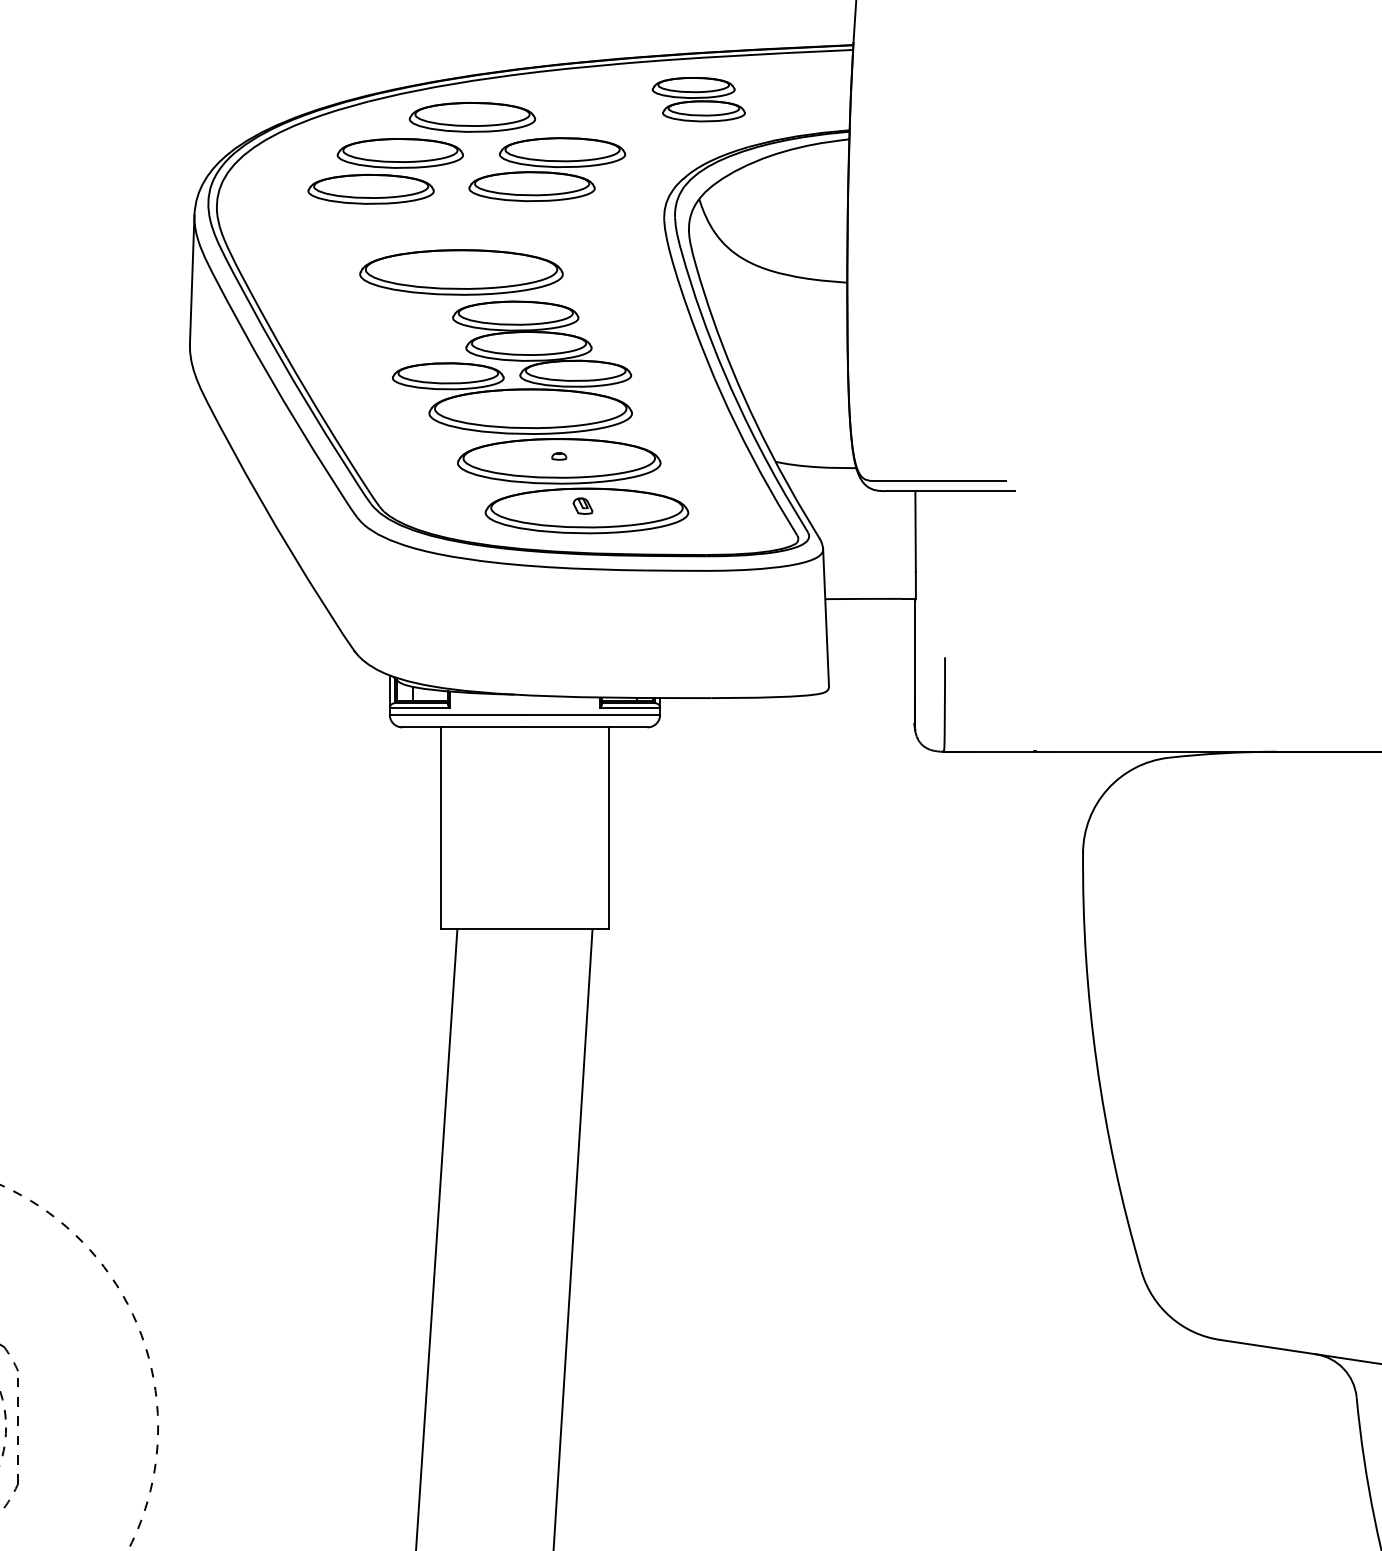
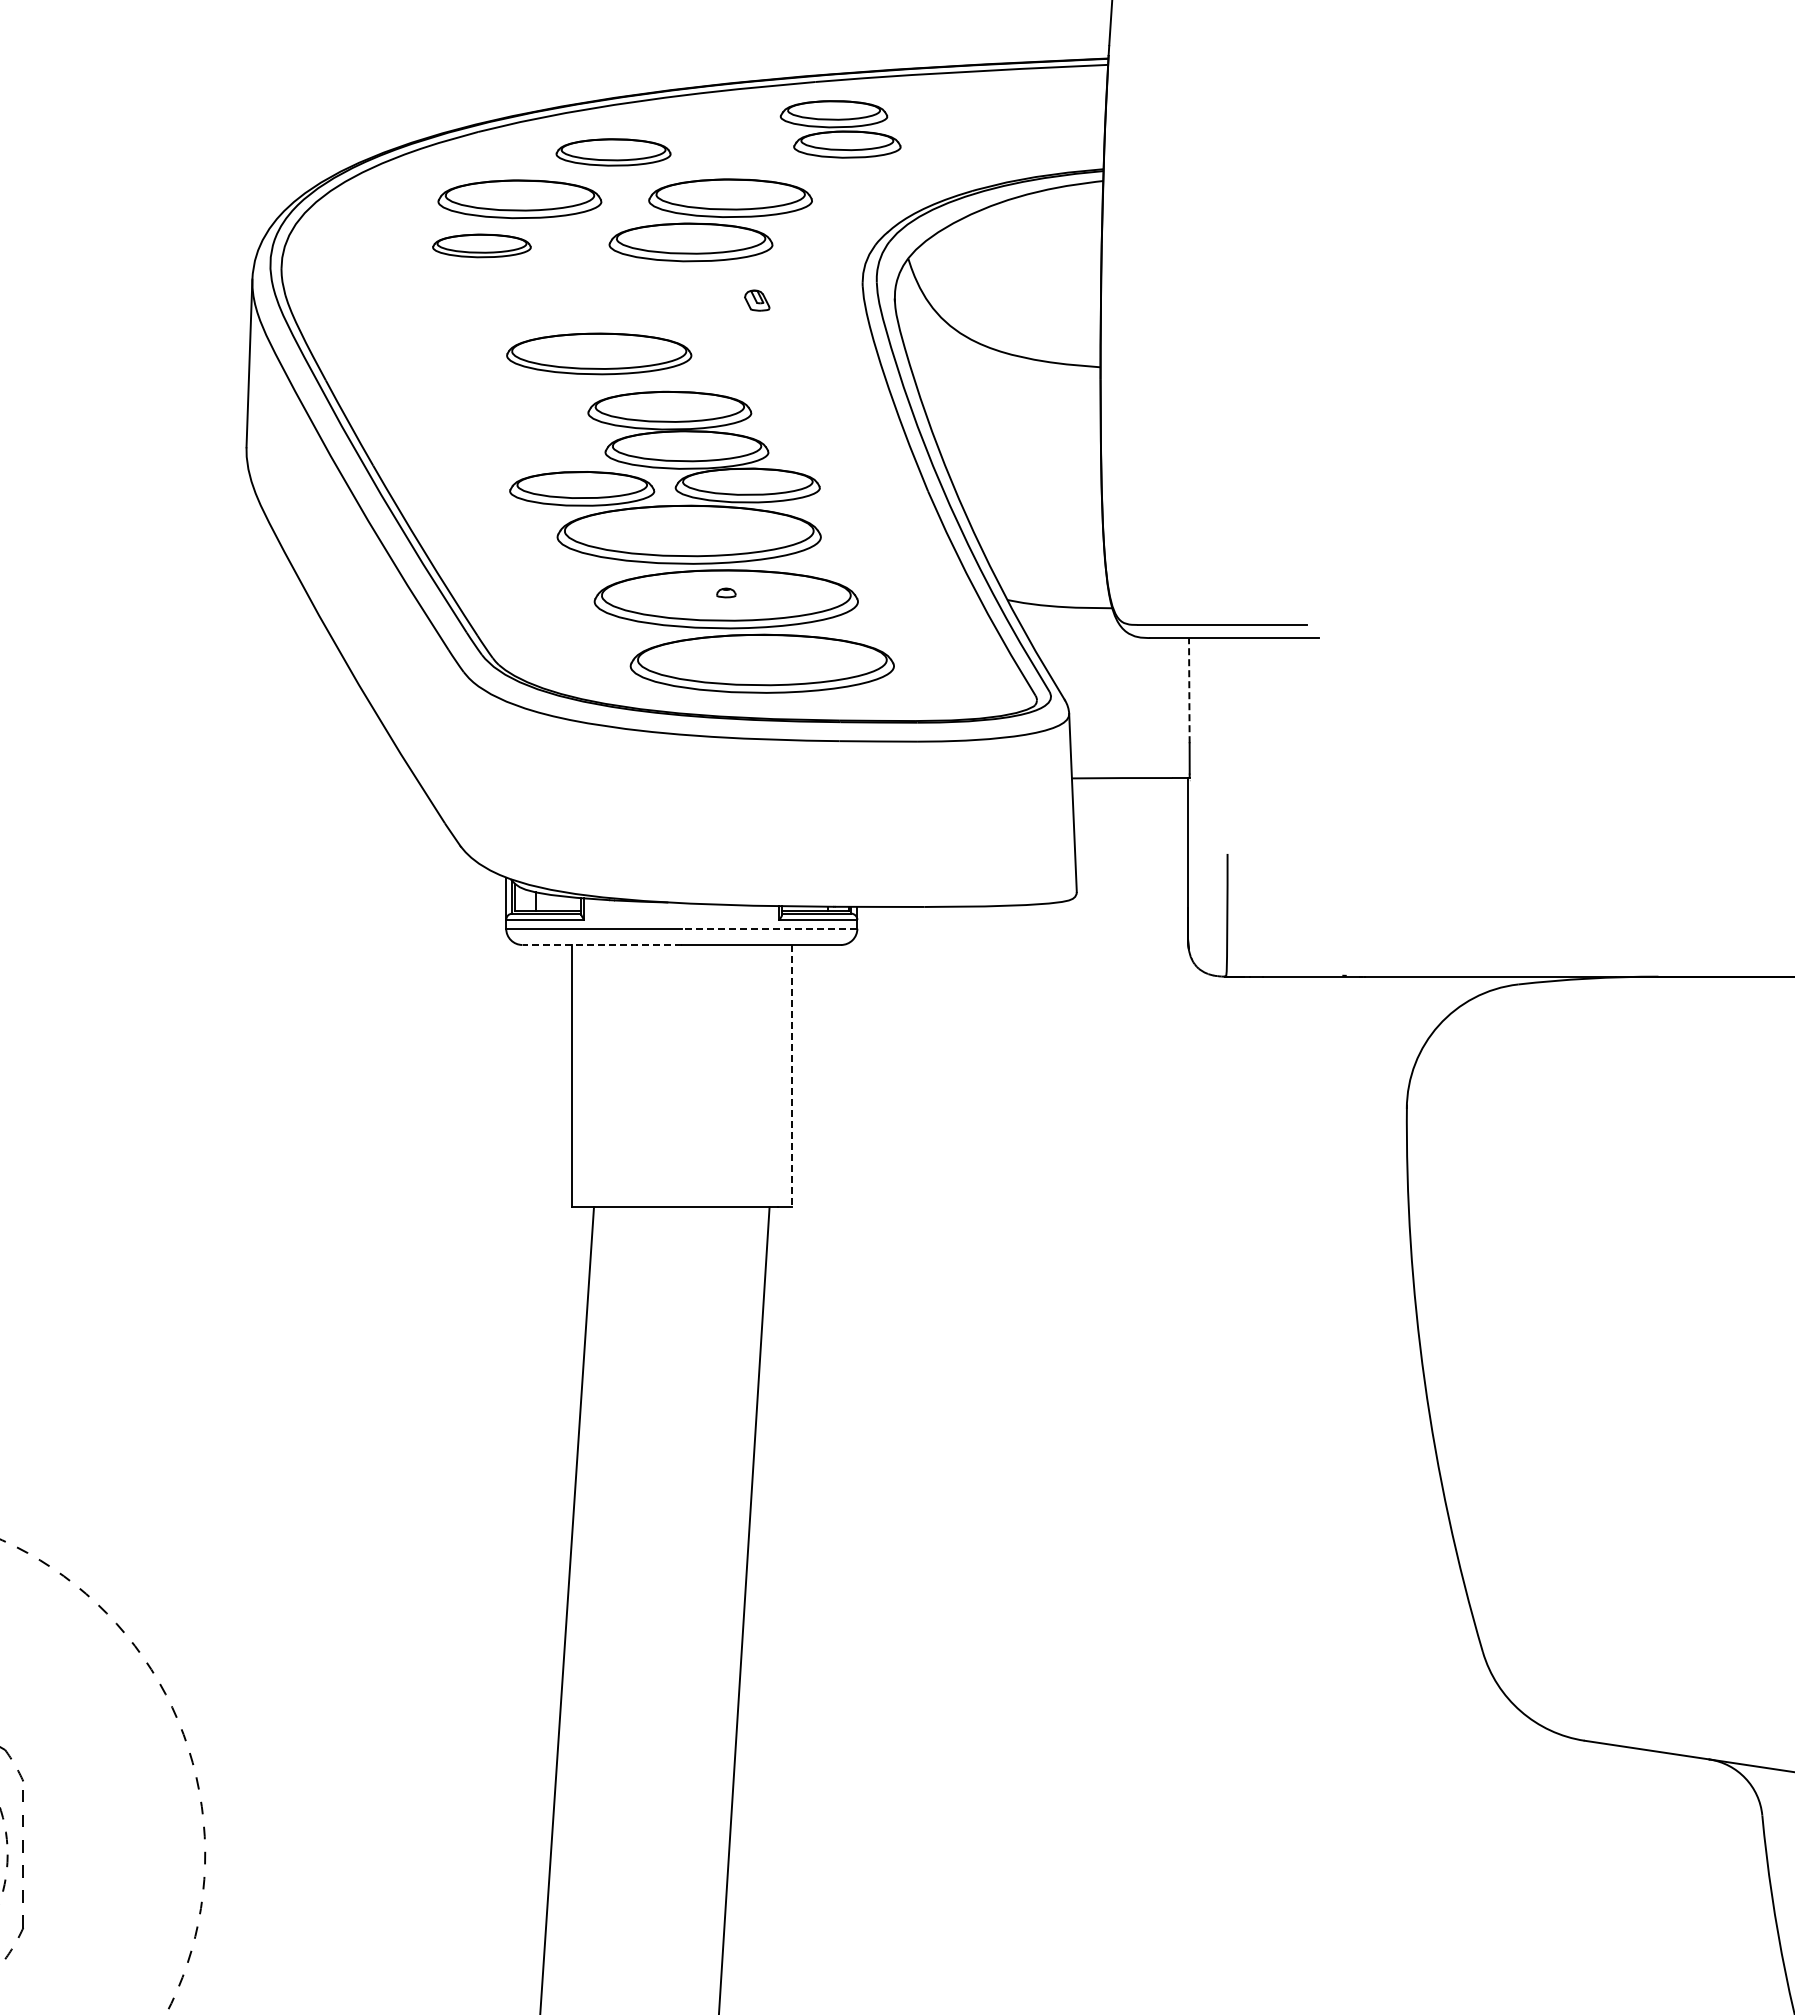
part: (698, 99) -> (840, 129), moved
part: (472, 117) -> (613, 152), size x0.7
part: (370, 188) -> (481, 245), size x0.6
part: (460, 272) -> (598, 353), size x0.7
part: (583, 506) -> (757, 300), moved
line: (915, 531) -> (1189, 690), solid -> dashed
line: (592, 714) -> (769, 928), solid -> dashed
line: (463, 727) -> (602, 945), solid -> dashed
line: (609, 828) -> (791, 1076), solid -> dashed

